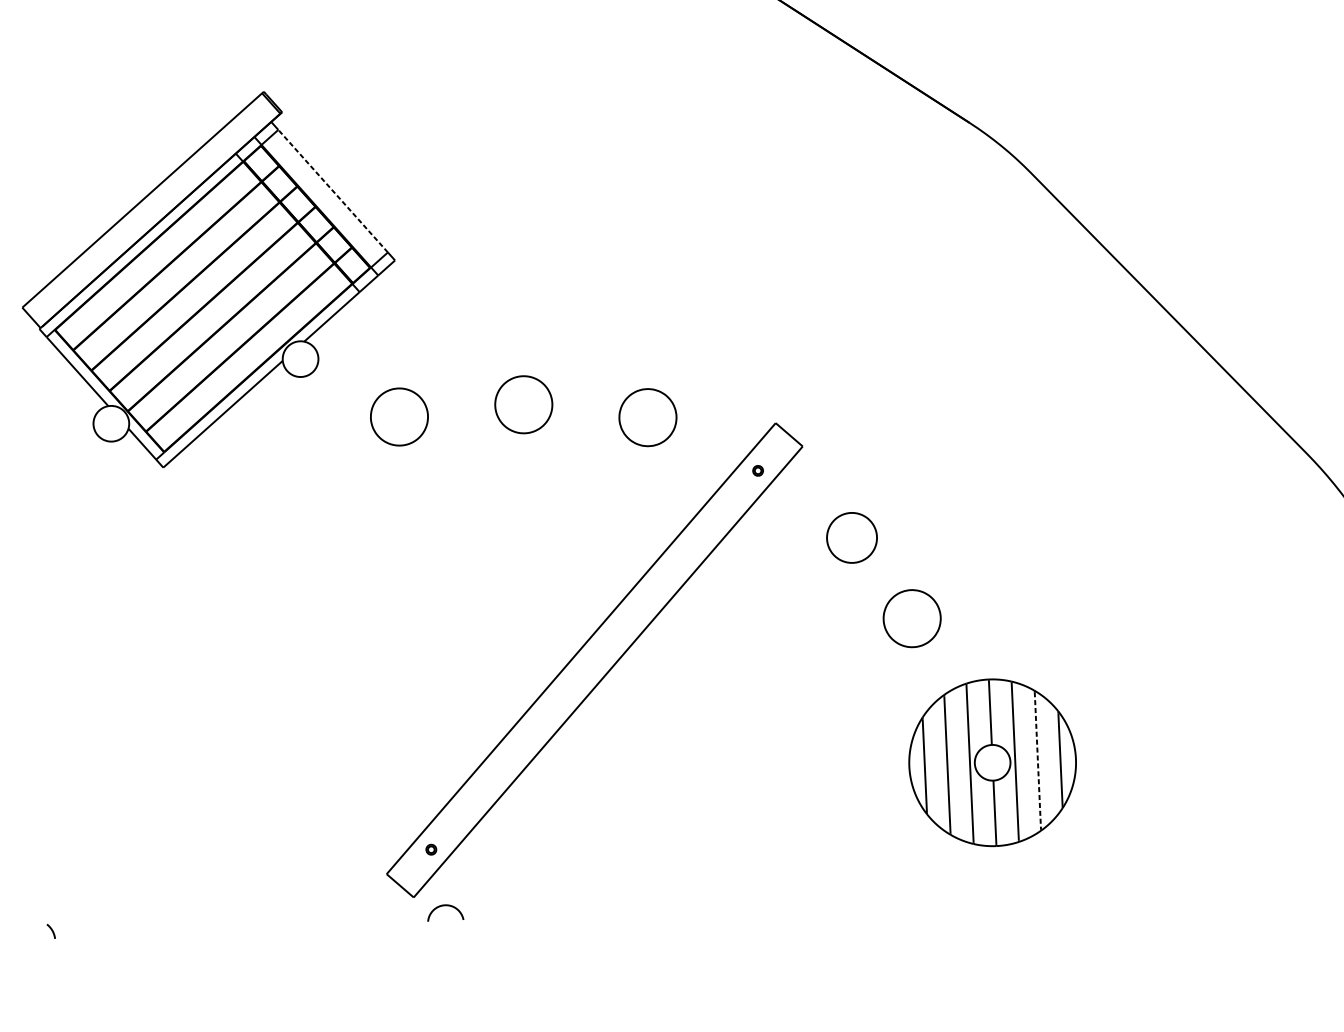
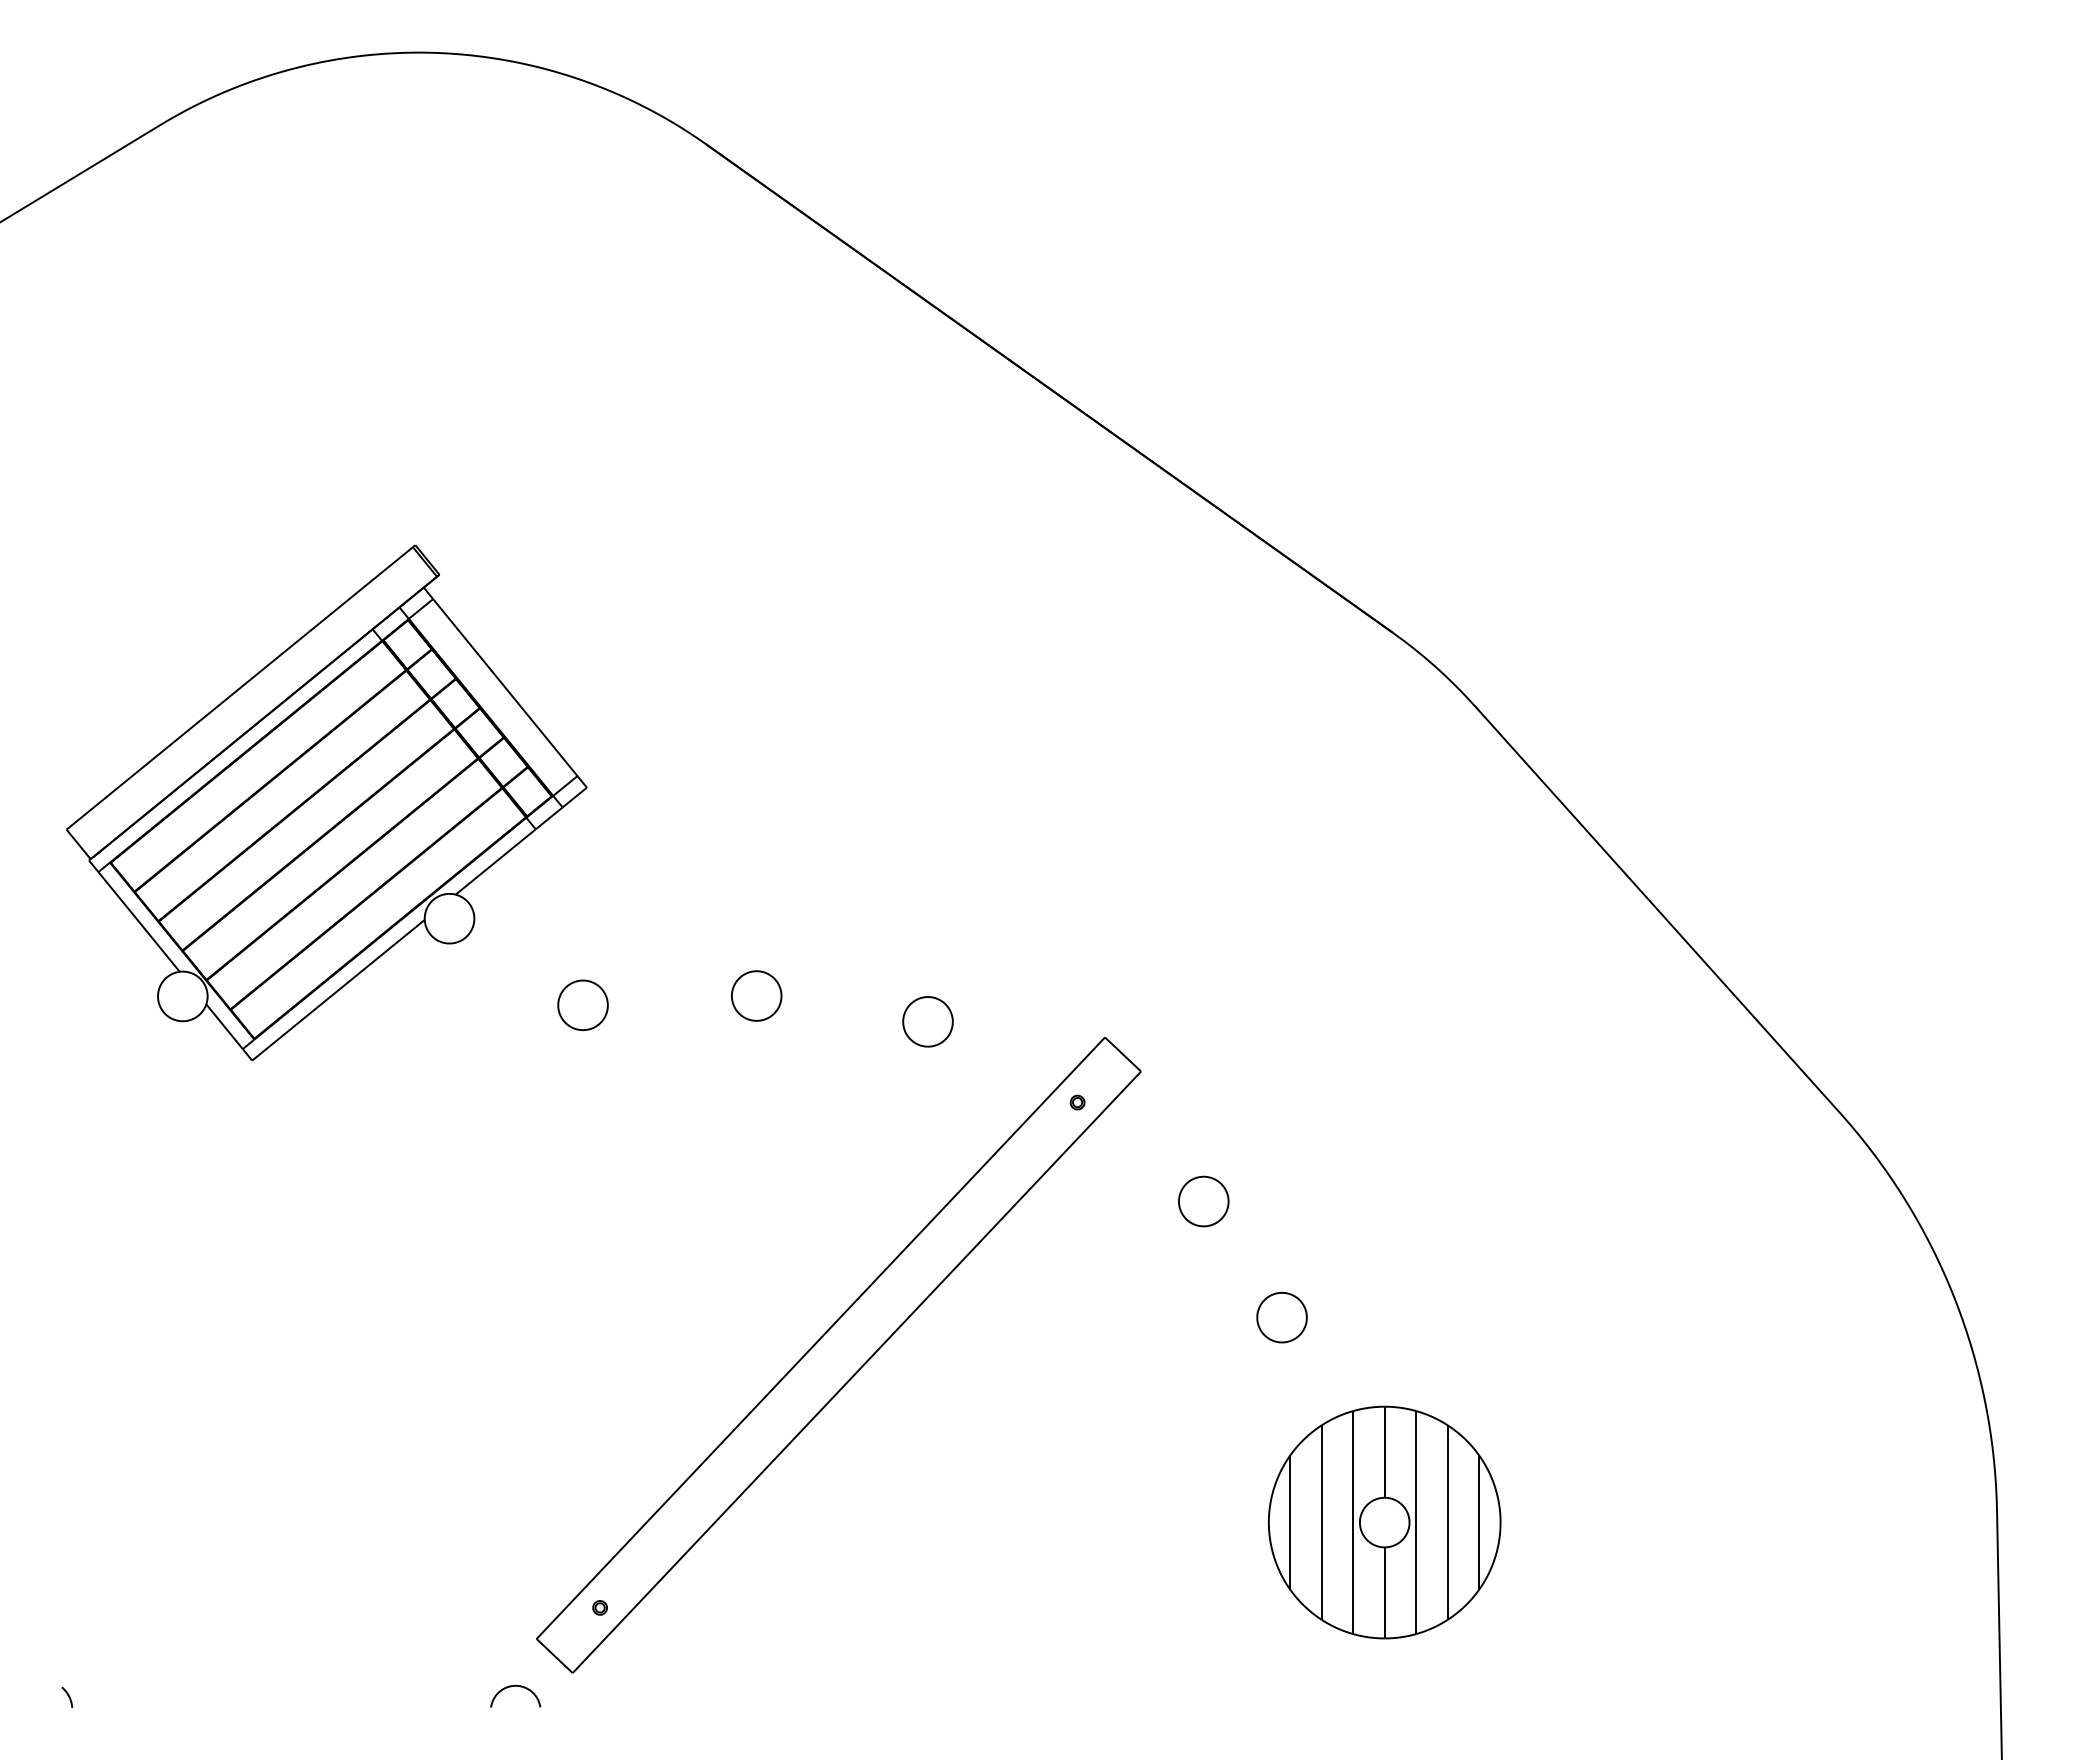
line: (333, 191) -> (505, 687), dashed -> solid
part: (523, 404) -> (756, 995), size x0.62
part: (399, 417) -> (582, 1005), size x0.62
part: (647, 417) -> (927, 1021), size x0.62
part: (851, 537) -> (1203, 1201), size x0.71
part: (911, 618) -> (1281, 1317), size x0.62
line: (1037, 761) -> (1447, 1523), dashed -> solid
curve: (442, 906) -> (511, 1687), moved

